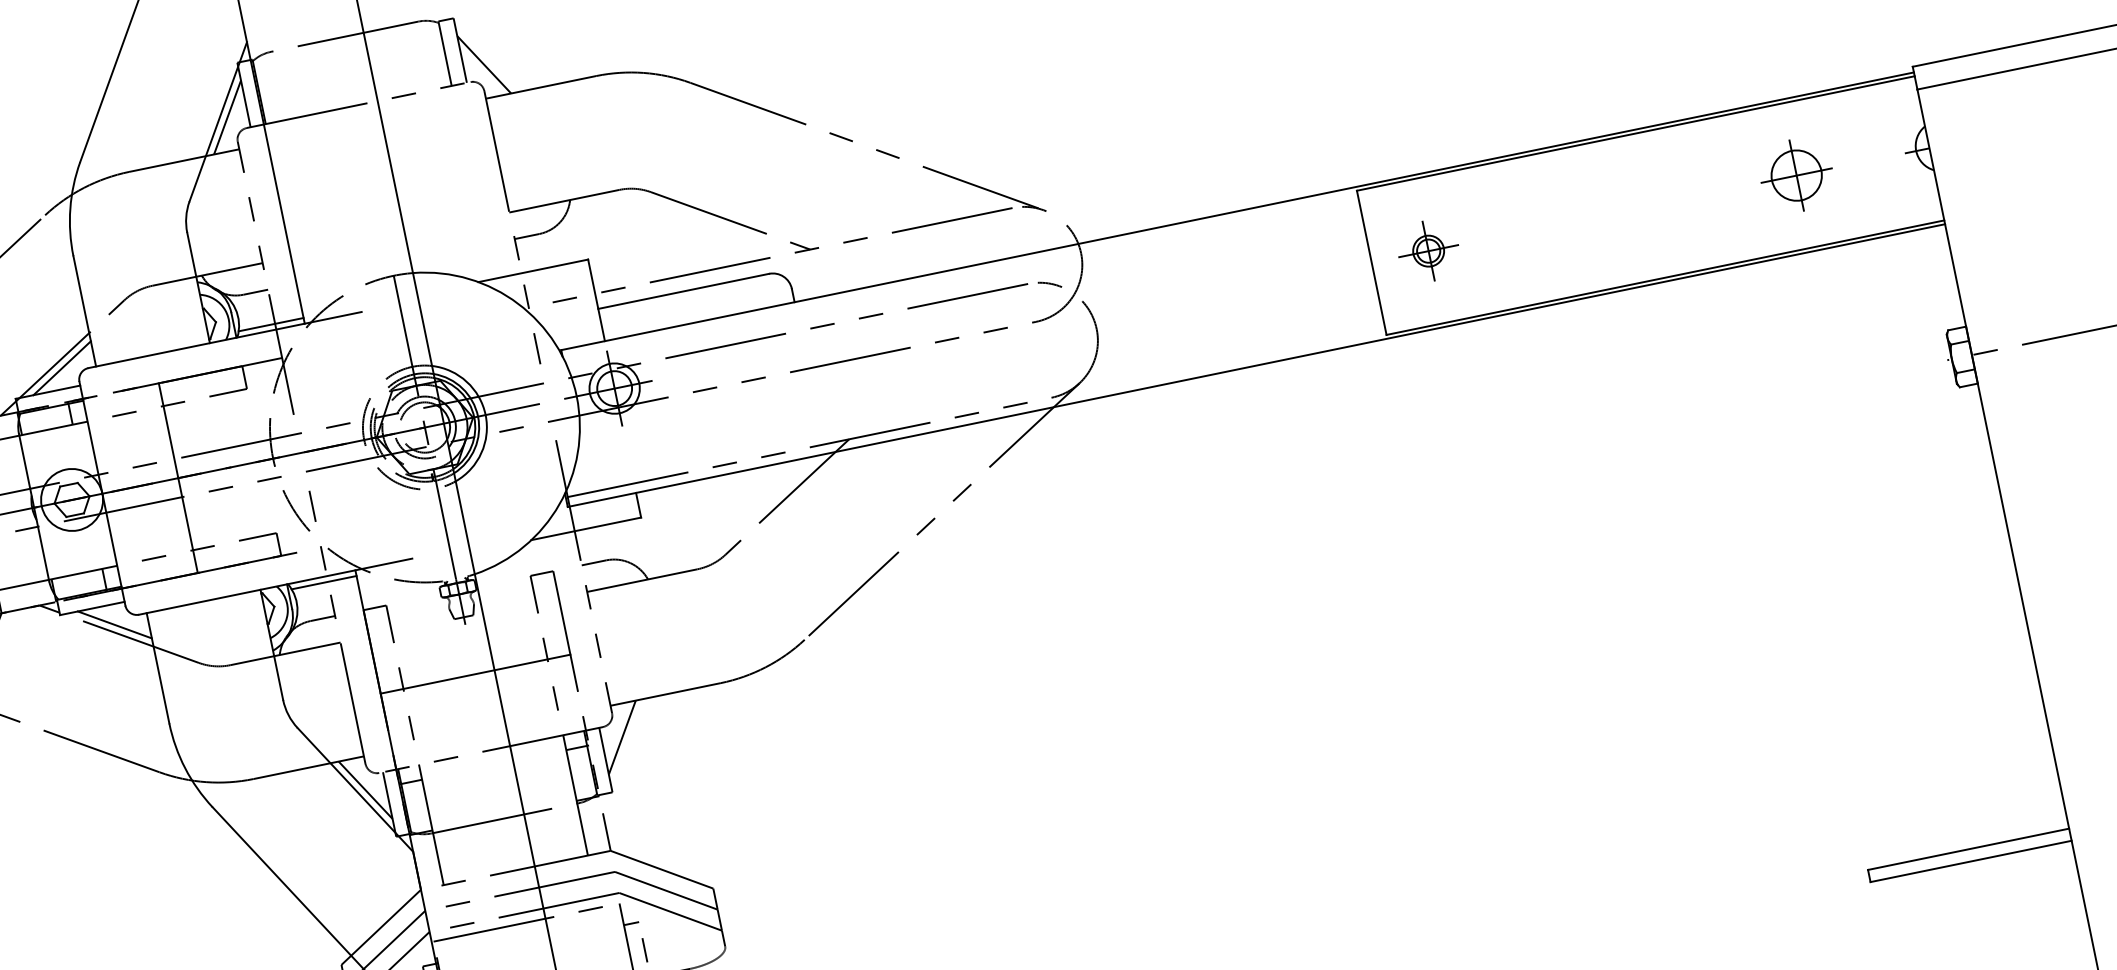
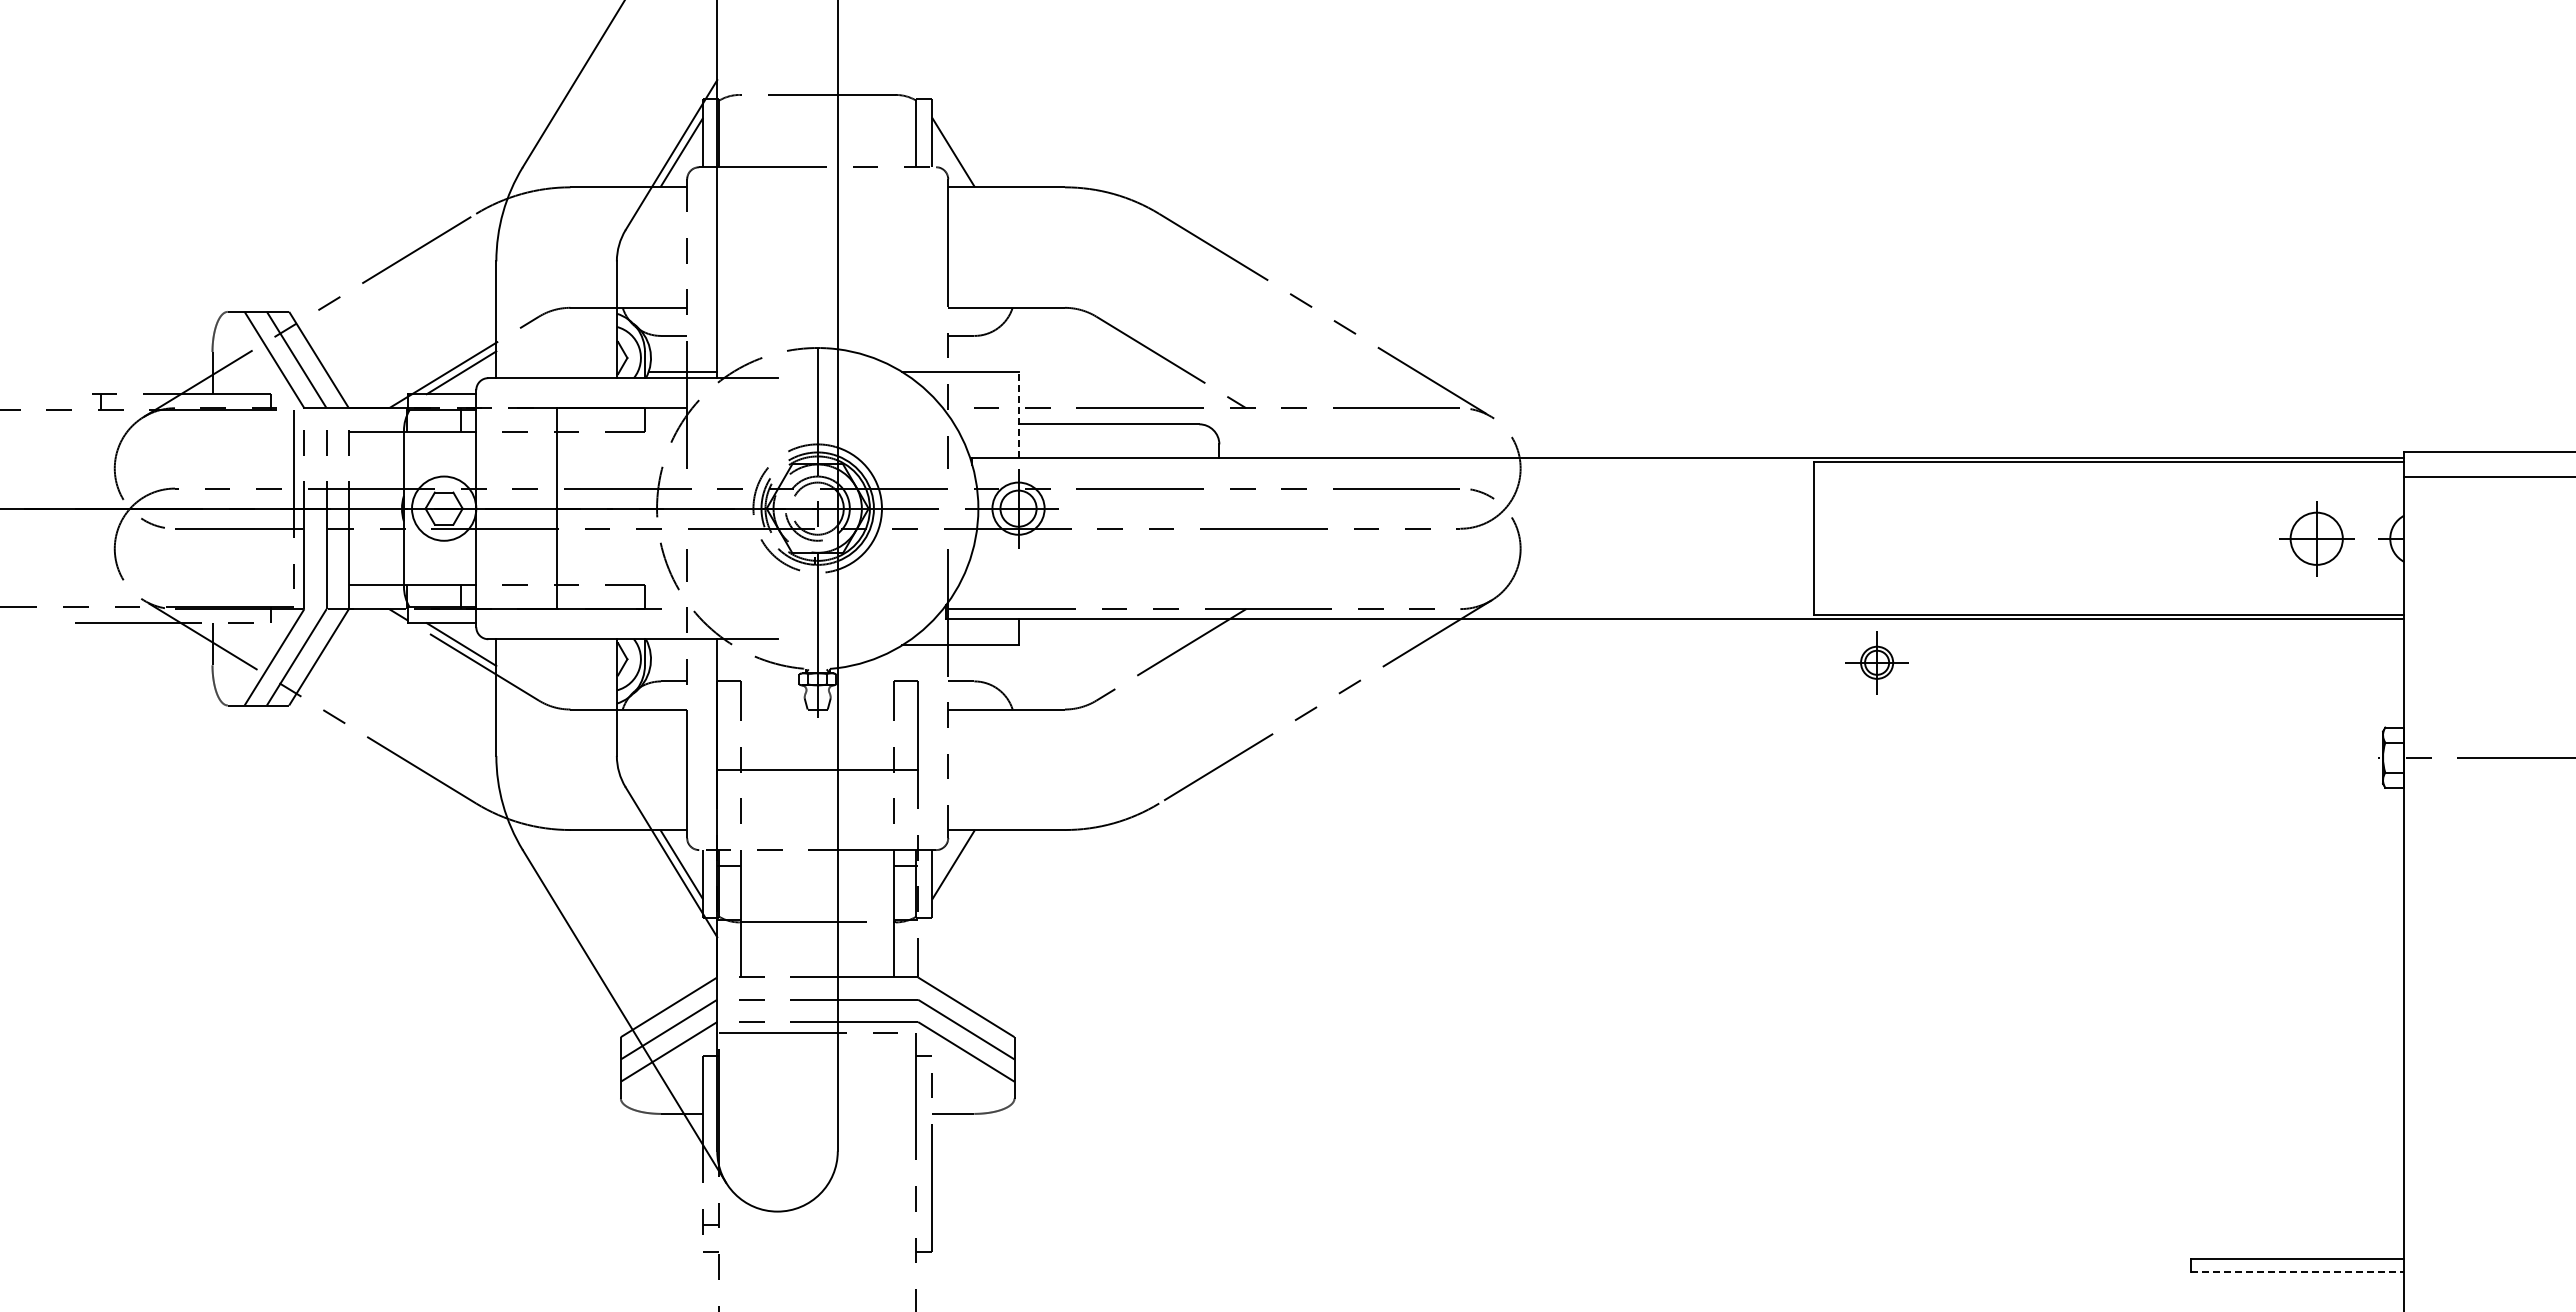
part: (1796, 175) -> (2316, 538), moved
part: (1428, 250) -> (1876, 662), moved
line: (596, 299) -> (1018, 414), solid -> dashed
line: (323, 582) -> (682, 645), removed
line: (1971, 860) -> (2298, 1271), solid -> dashed

